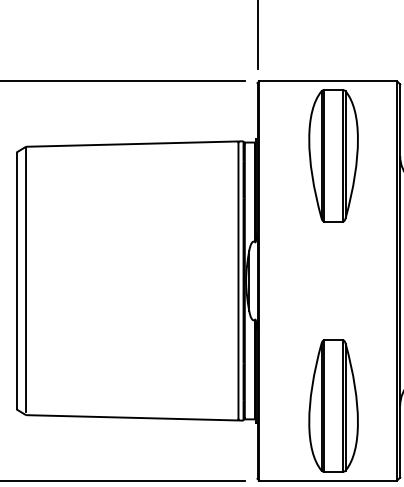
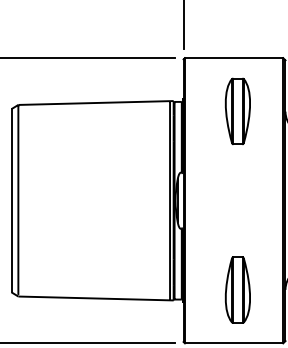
part: (333, 155) -> (237, 111), size x0.7
part: (333, 405) -> (237, 289), size x0.7

